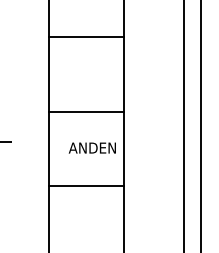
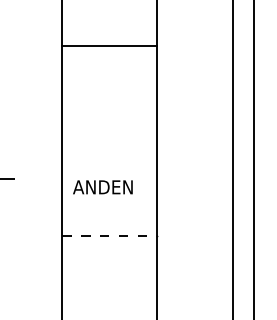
line: (86, 111) -> (109, 141), removed
text: (91, 147) -> (101, 186), moved
line: (87, 186) -> (110, 235), solid -> dashed

